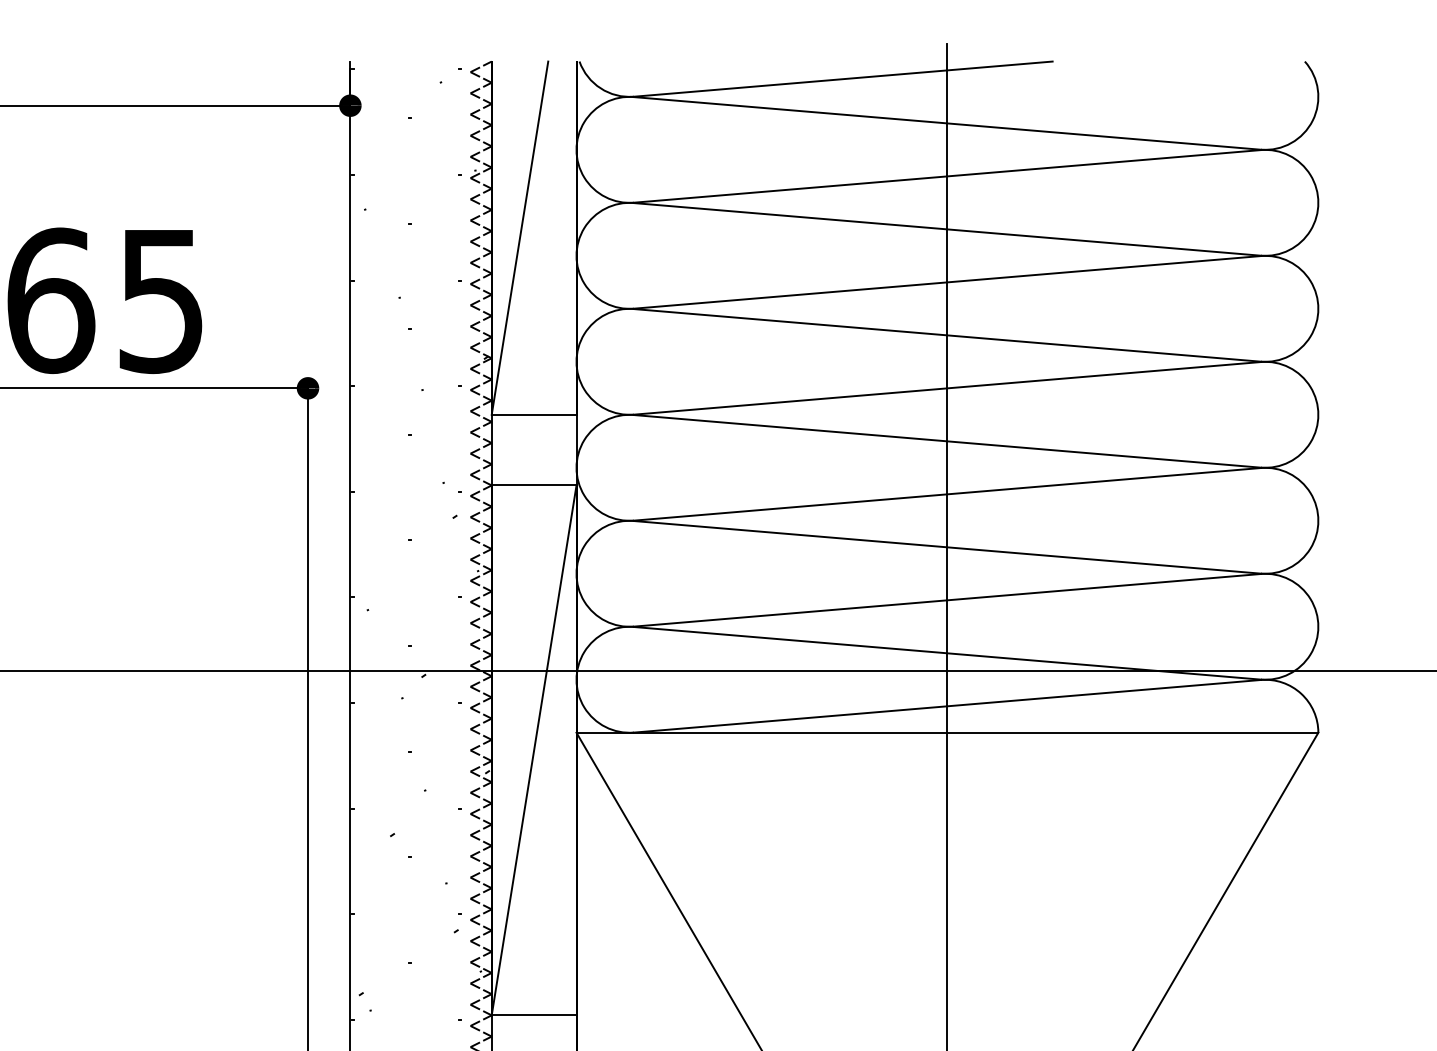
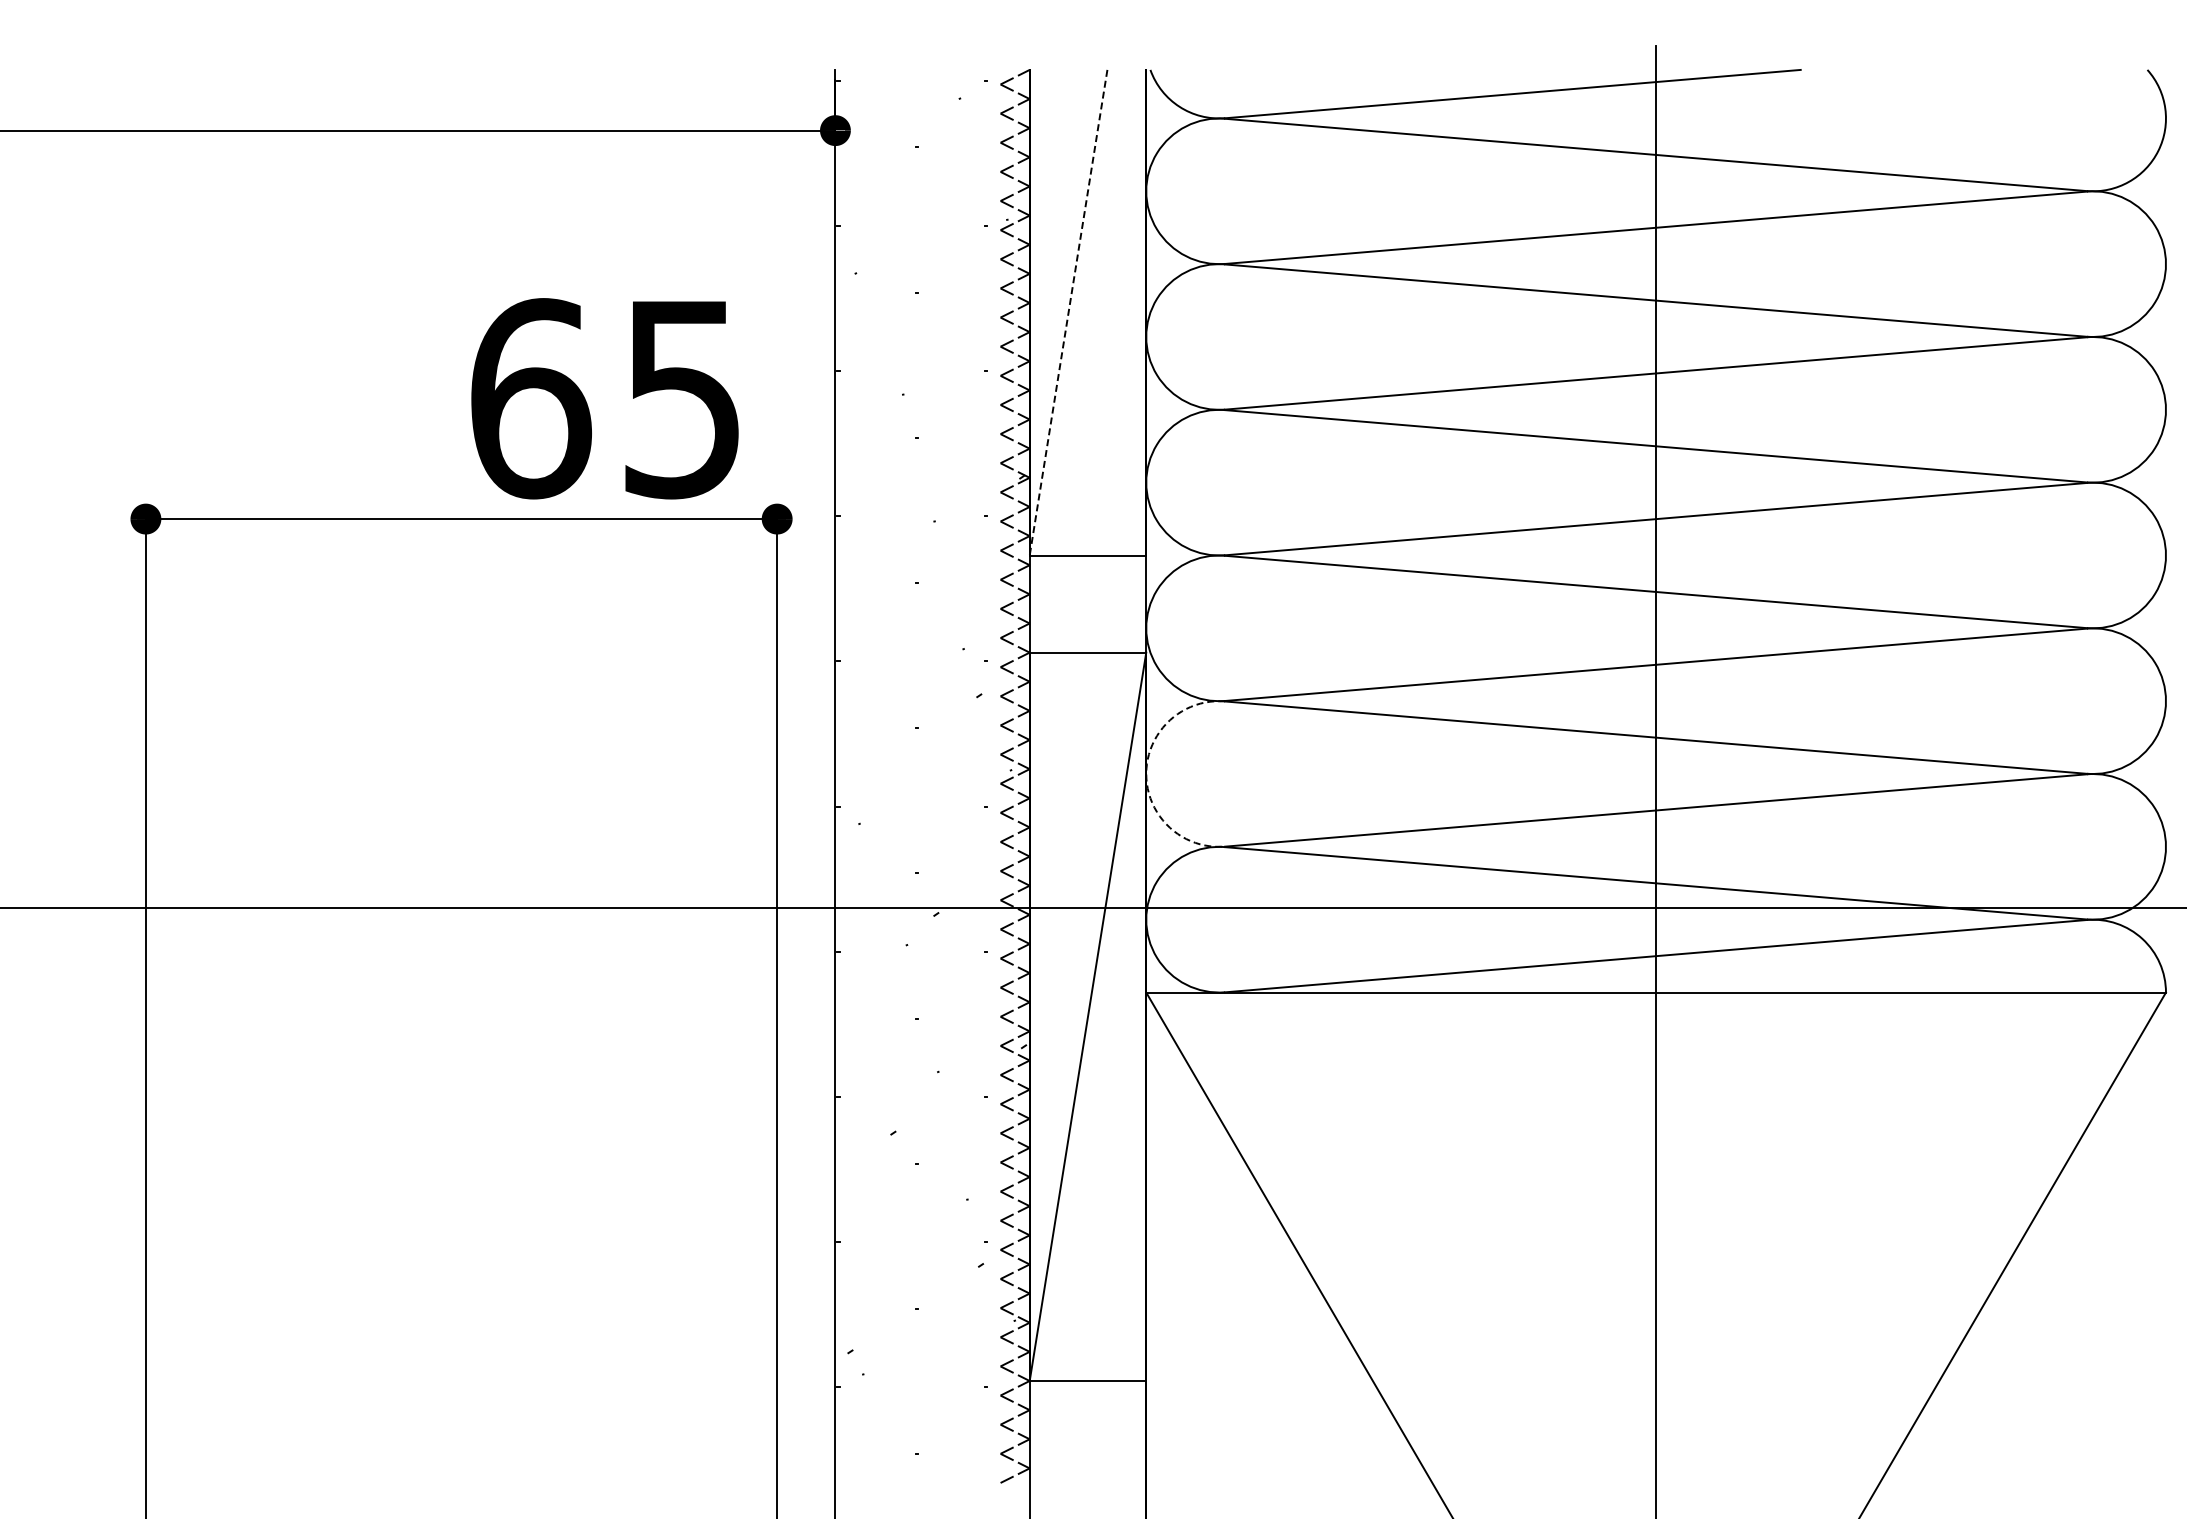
line: (519, 238) -> (1068, 312), solid -> dashed
text: (104, 300) -> (604, 398), moved
arc: (576, 574) -> (1146, 774), solid -> dashed

